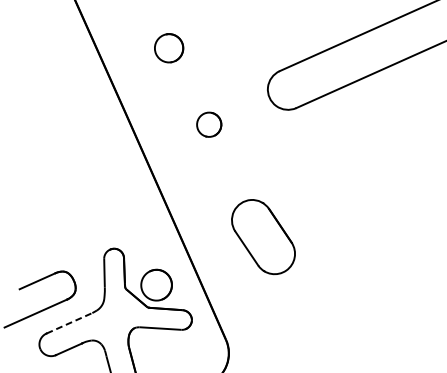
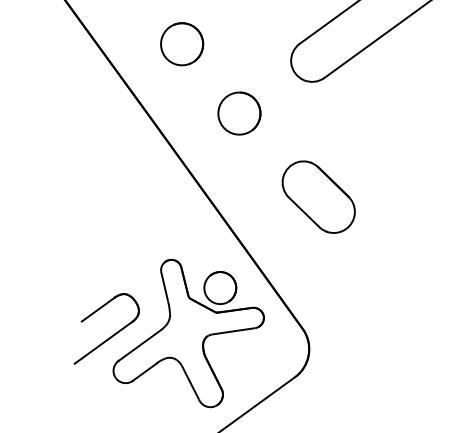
part: (169, 48) -> (182, 44), size x1.43
part: (209, 124) -> (239, 113), size x1.67
part: (263, 236) -> (318, 196), moved
line: (70, 323) -> (140, 345), dashed -> solid

